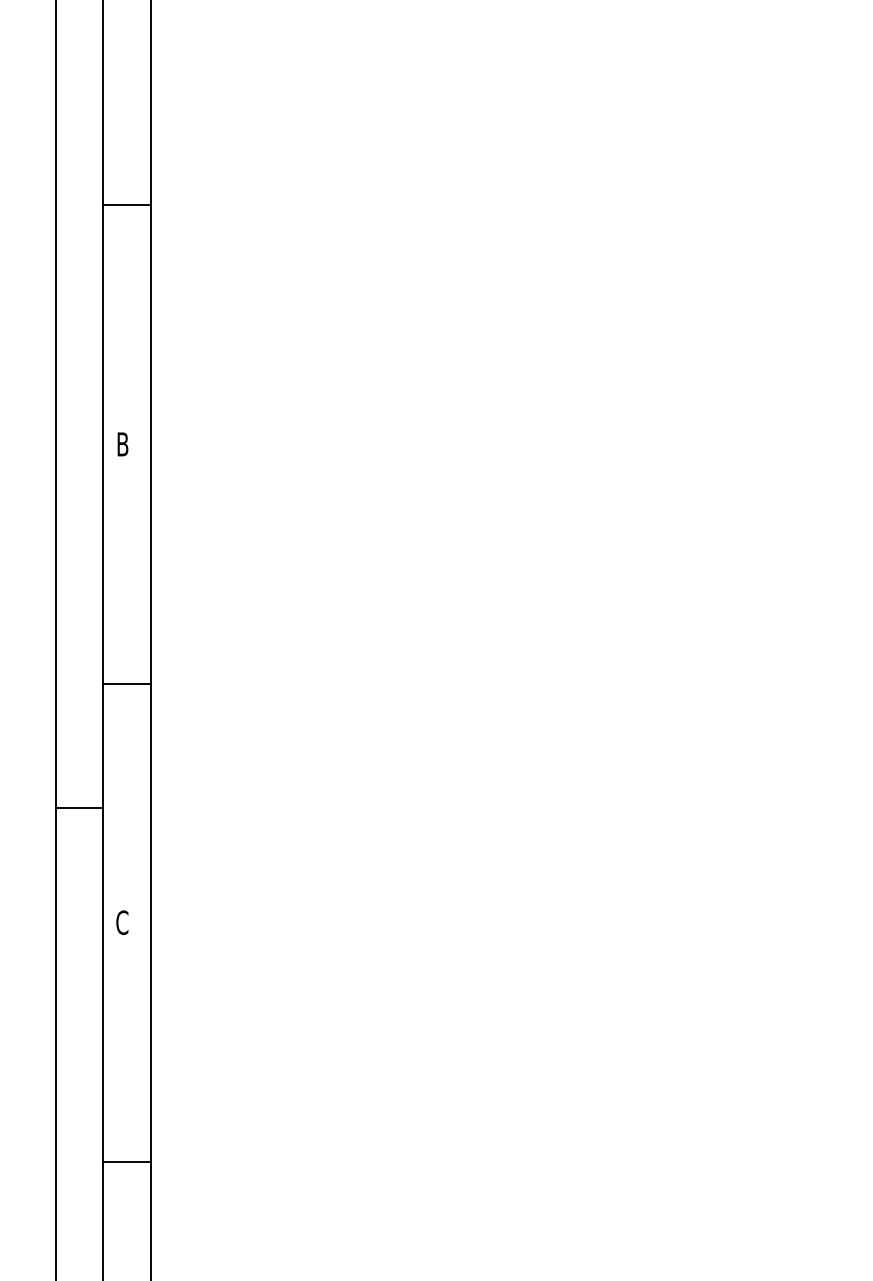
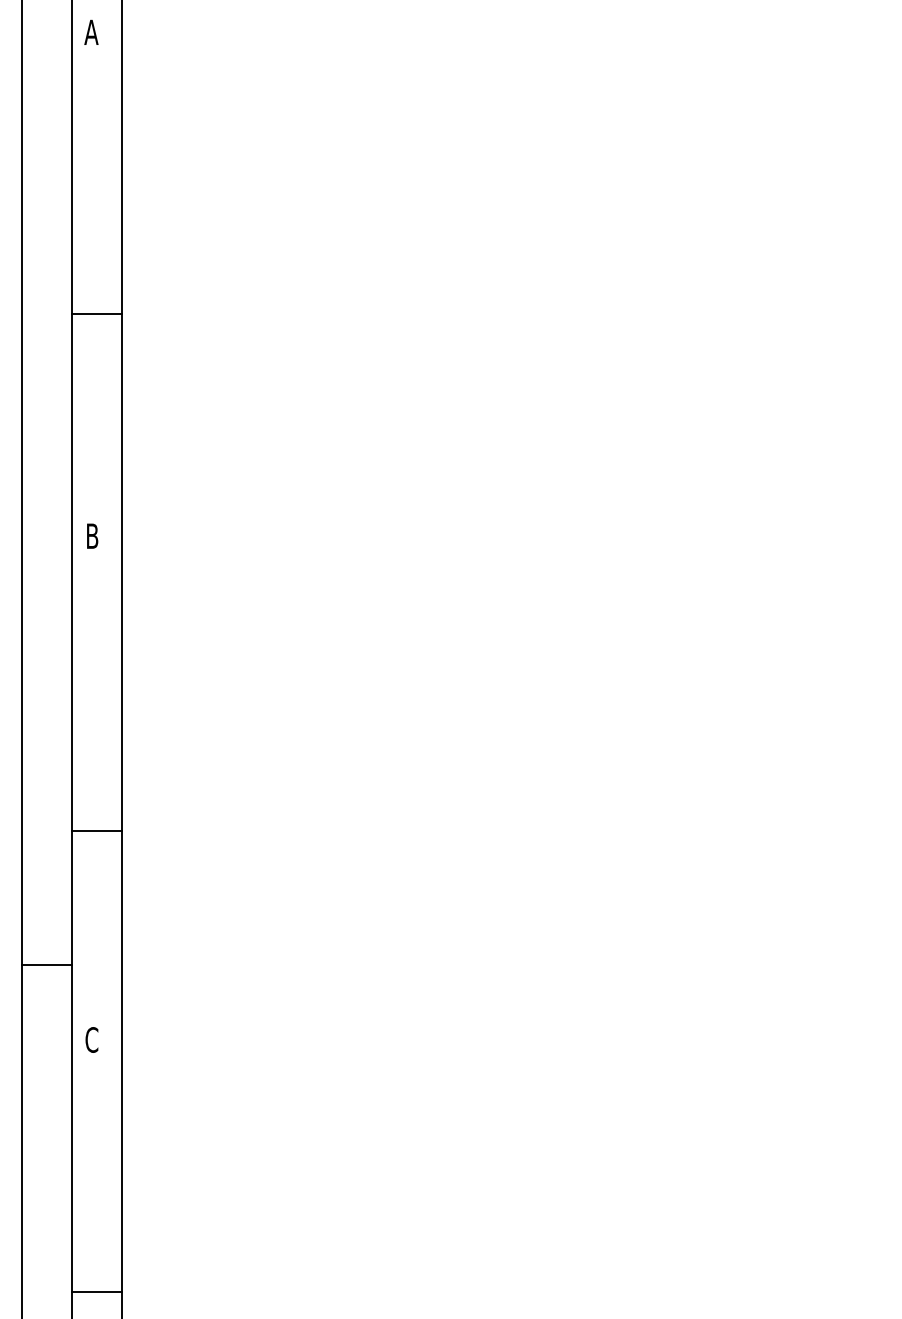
line: (127, 205) -> (97, 314), moved
line: (127, 683) -> (97, 831), moved
line: (79, 807) -> (46, 964), moved

